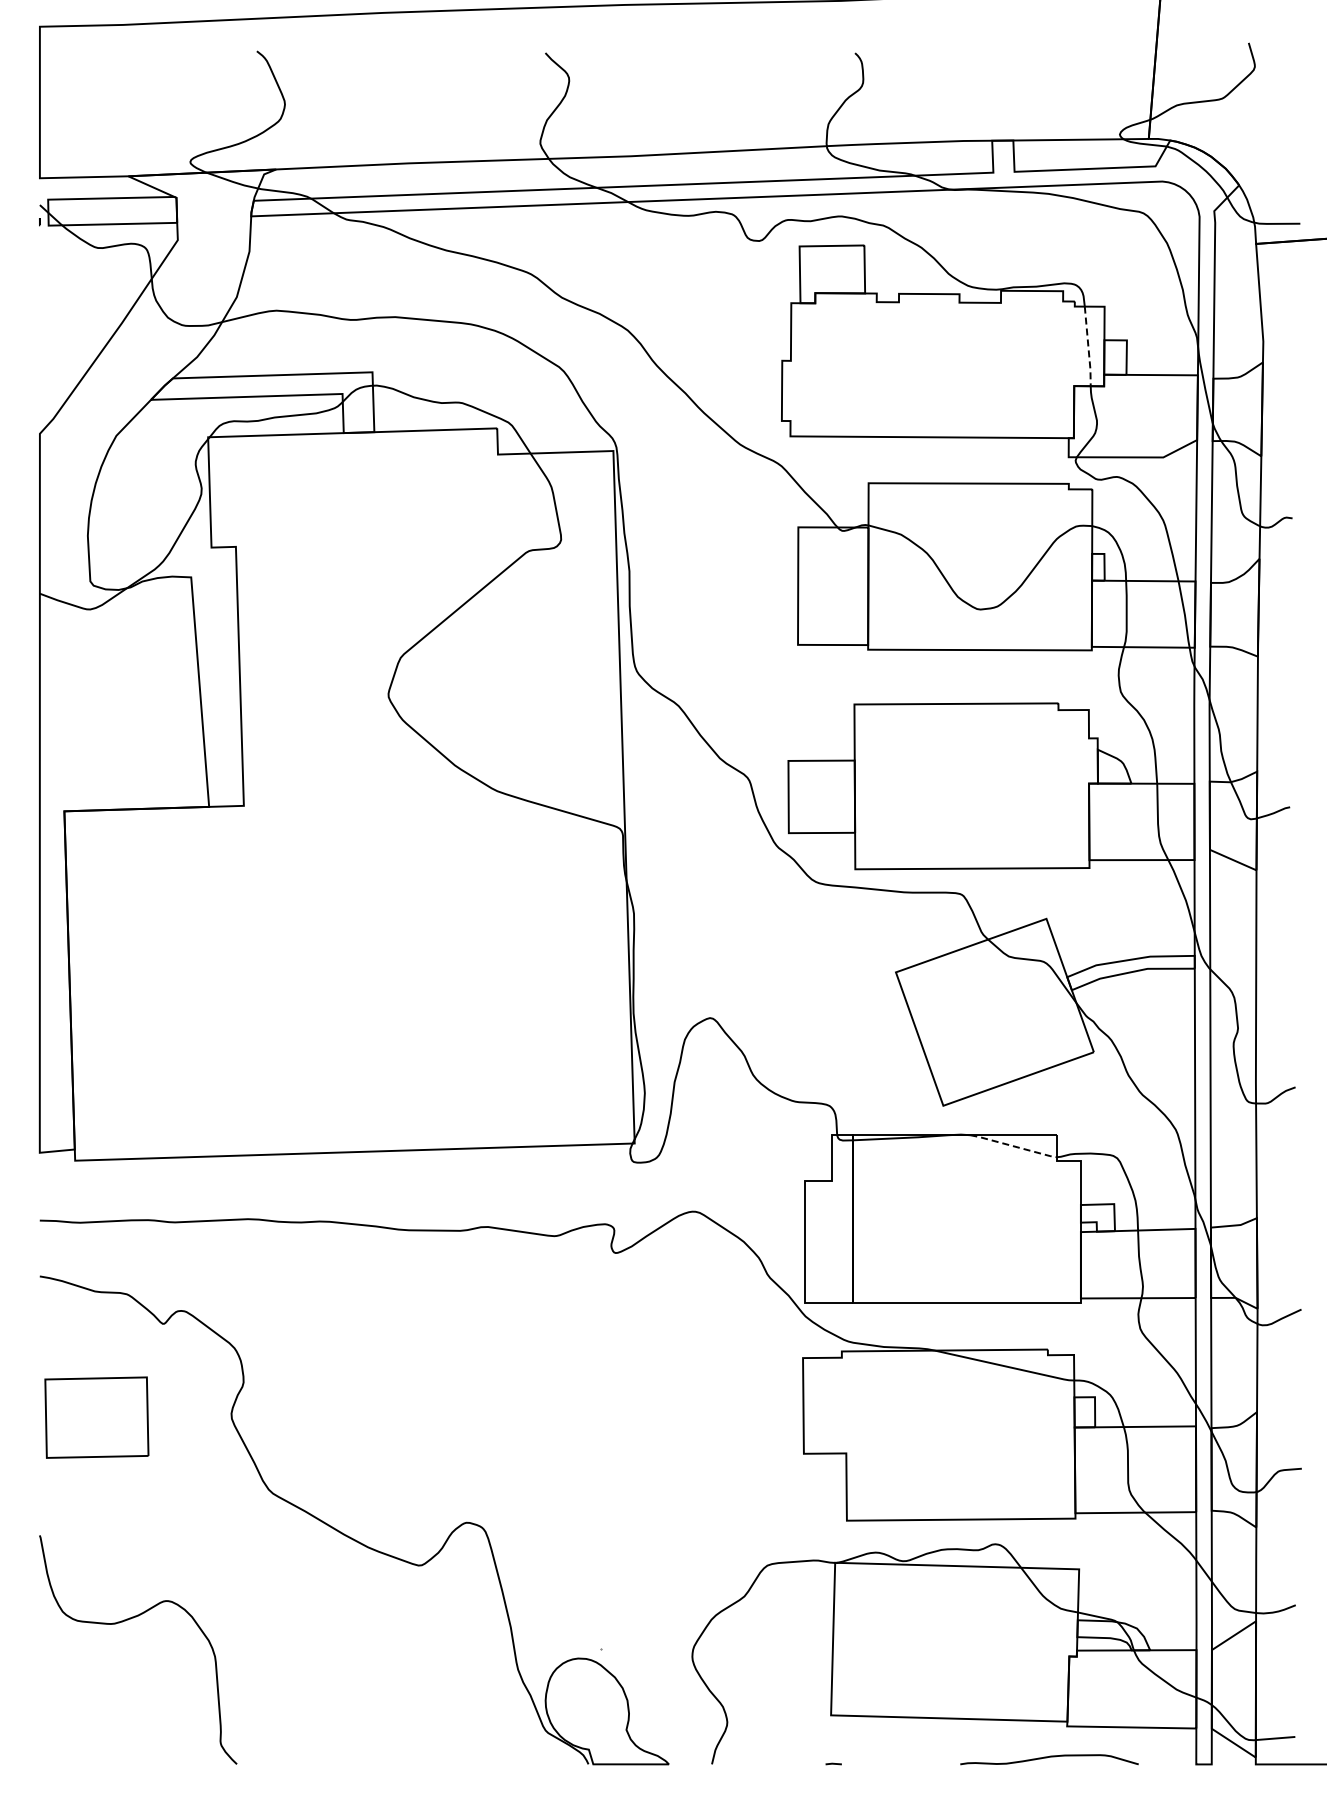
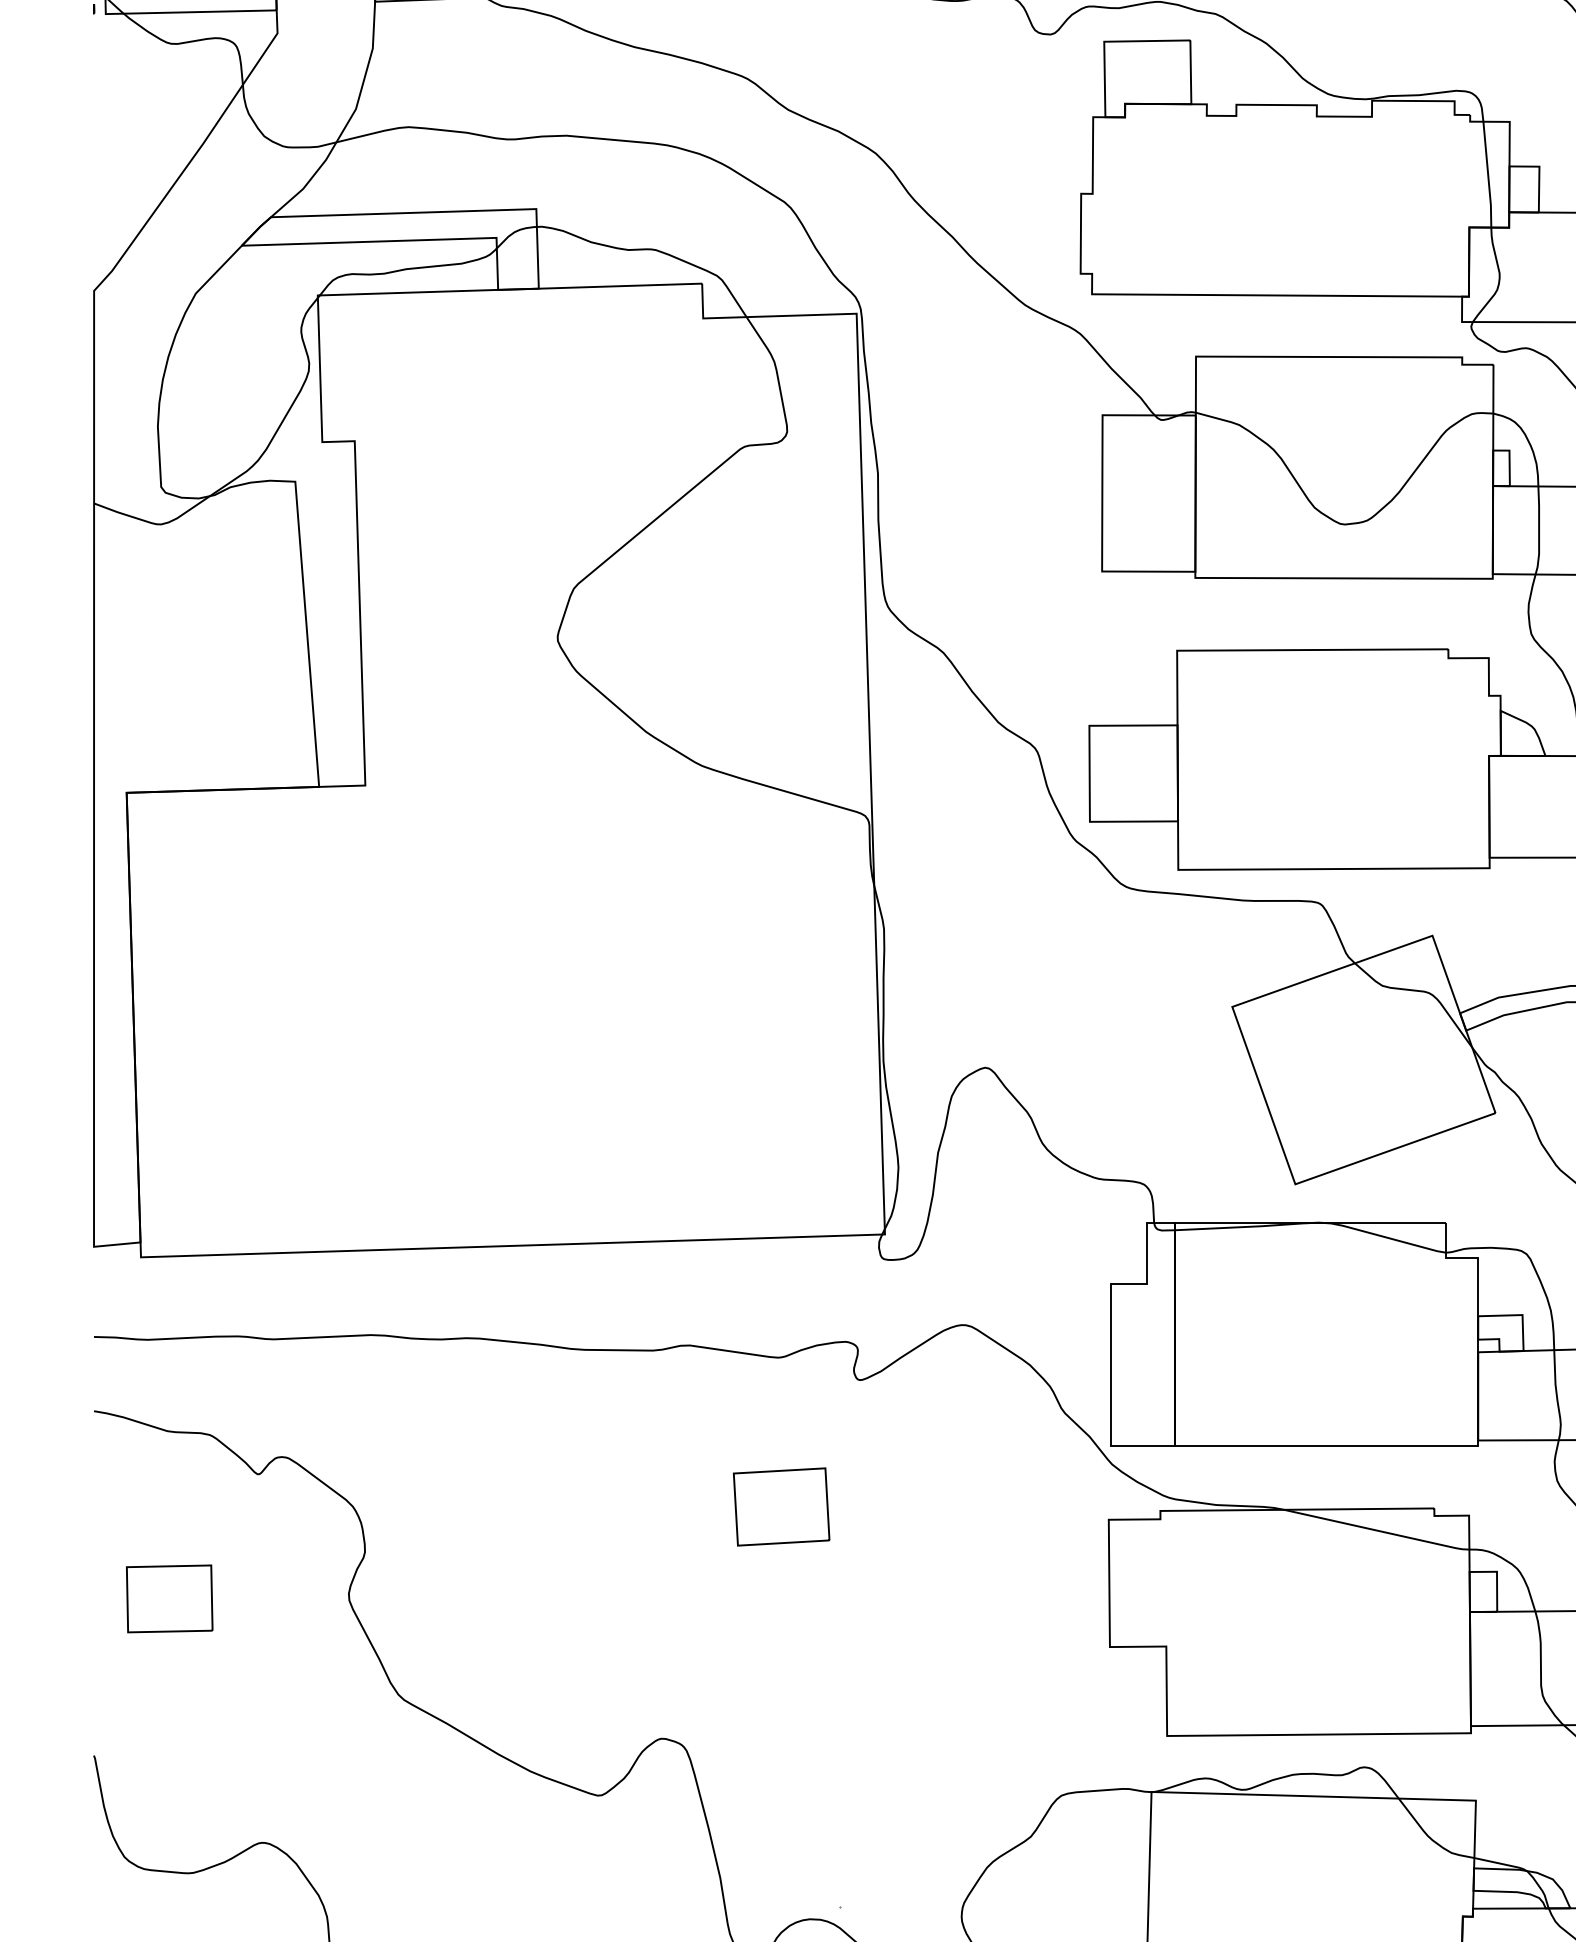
line: (1088, 347) -> (1488, 176), dashed -> solid
line: (1013, 1146) -> (1388, 1238), dashed -> solid
part: (556, 1348) -> (780, 1507), added
part: (96, 1417) -> (169, 1598), size x0.62

